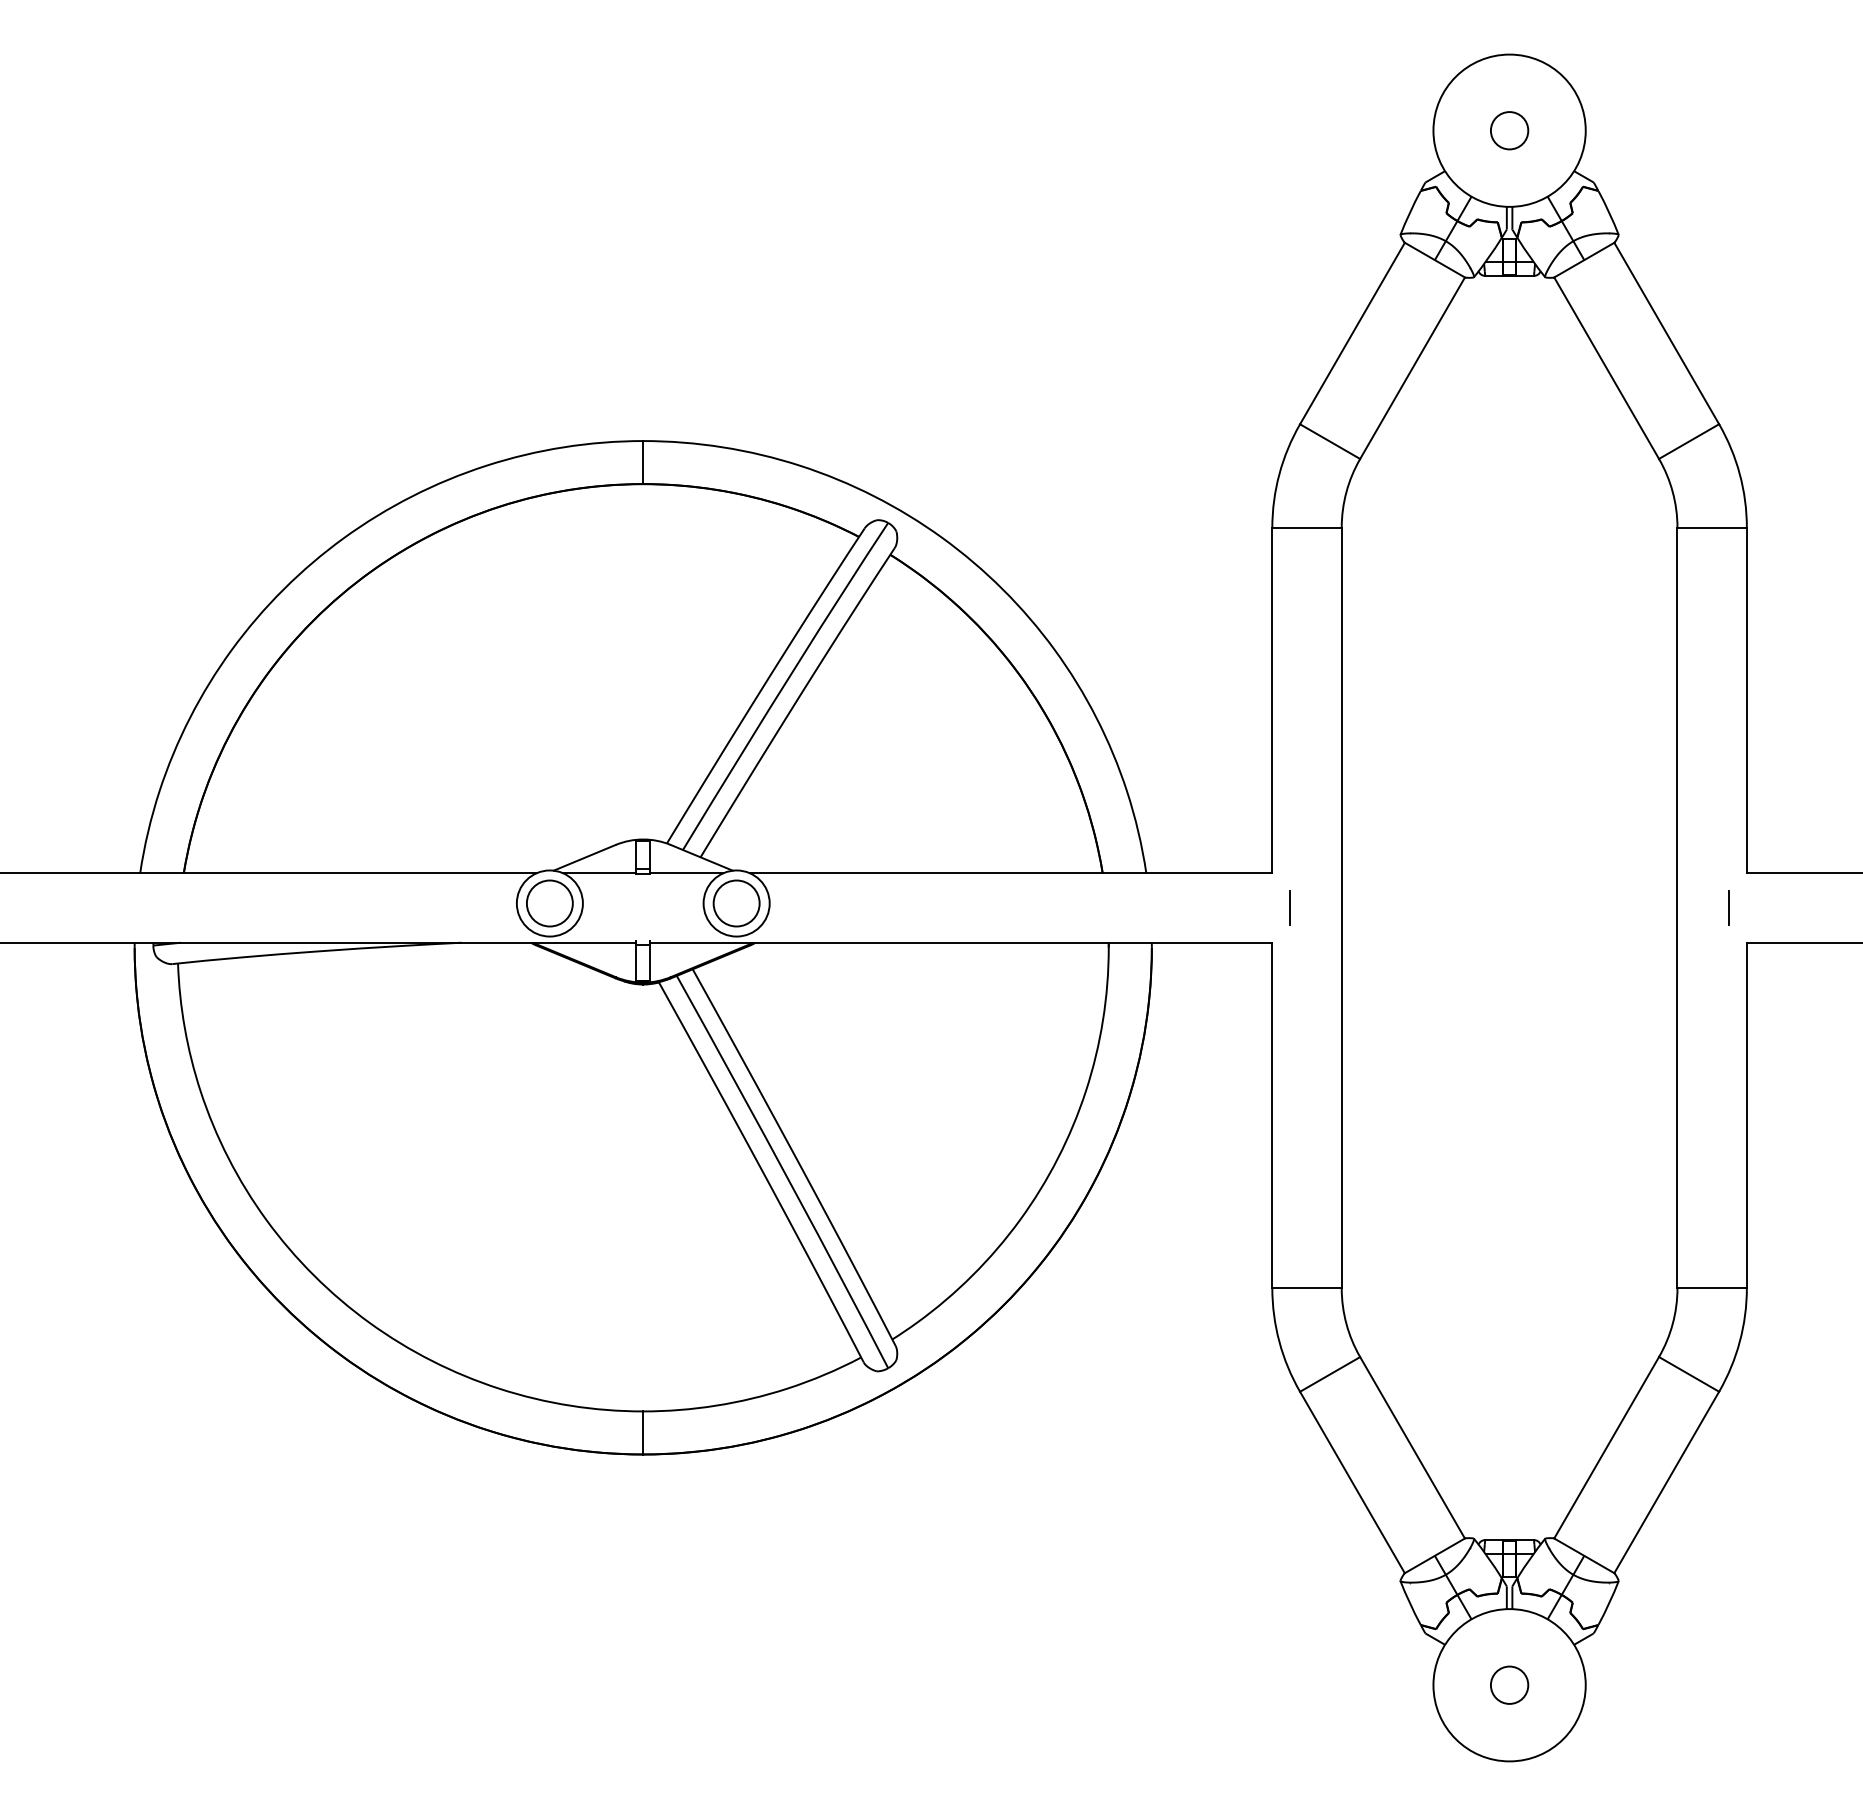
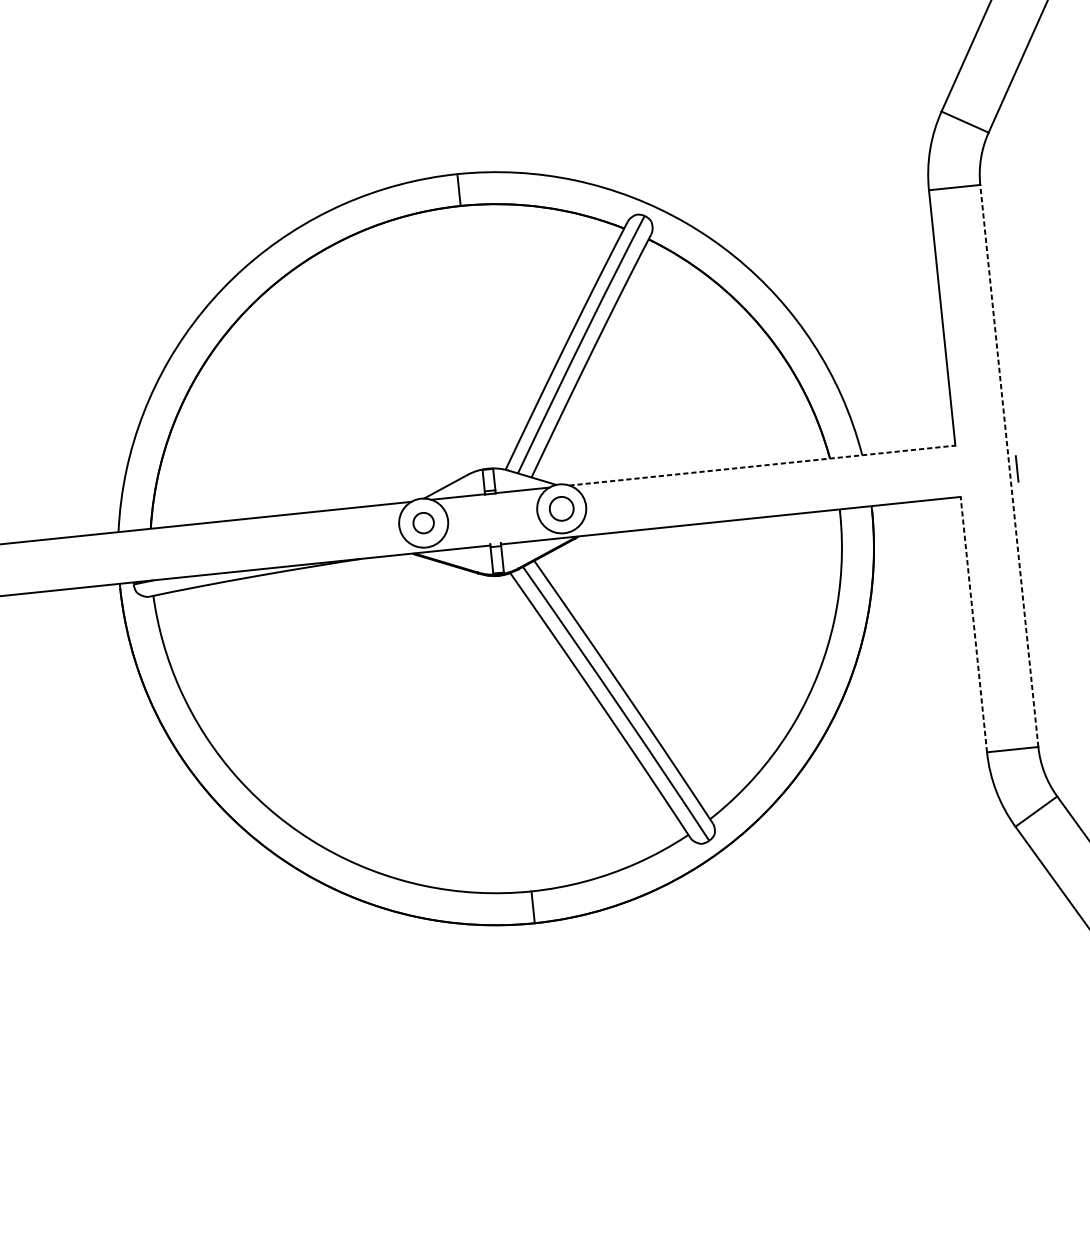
line: (1011, 873) -> (762, 465), solid -> dashed
circle: (549, 903) -> (423, 523), size x0.6
circle: (736, 903) -> (561, 508), size x0.7
line: (1289, 907) -> (1016, 468), moved
line: (1341, 907) -> (1009, 465), solid -> dashed
line: (1272, 1115) -> (974, 624), solid -> dashed

